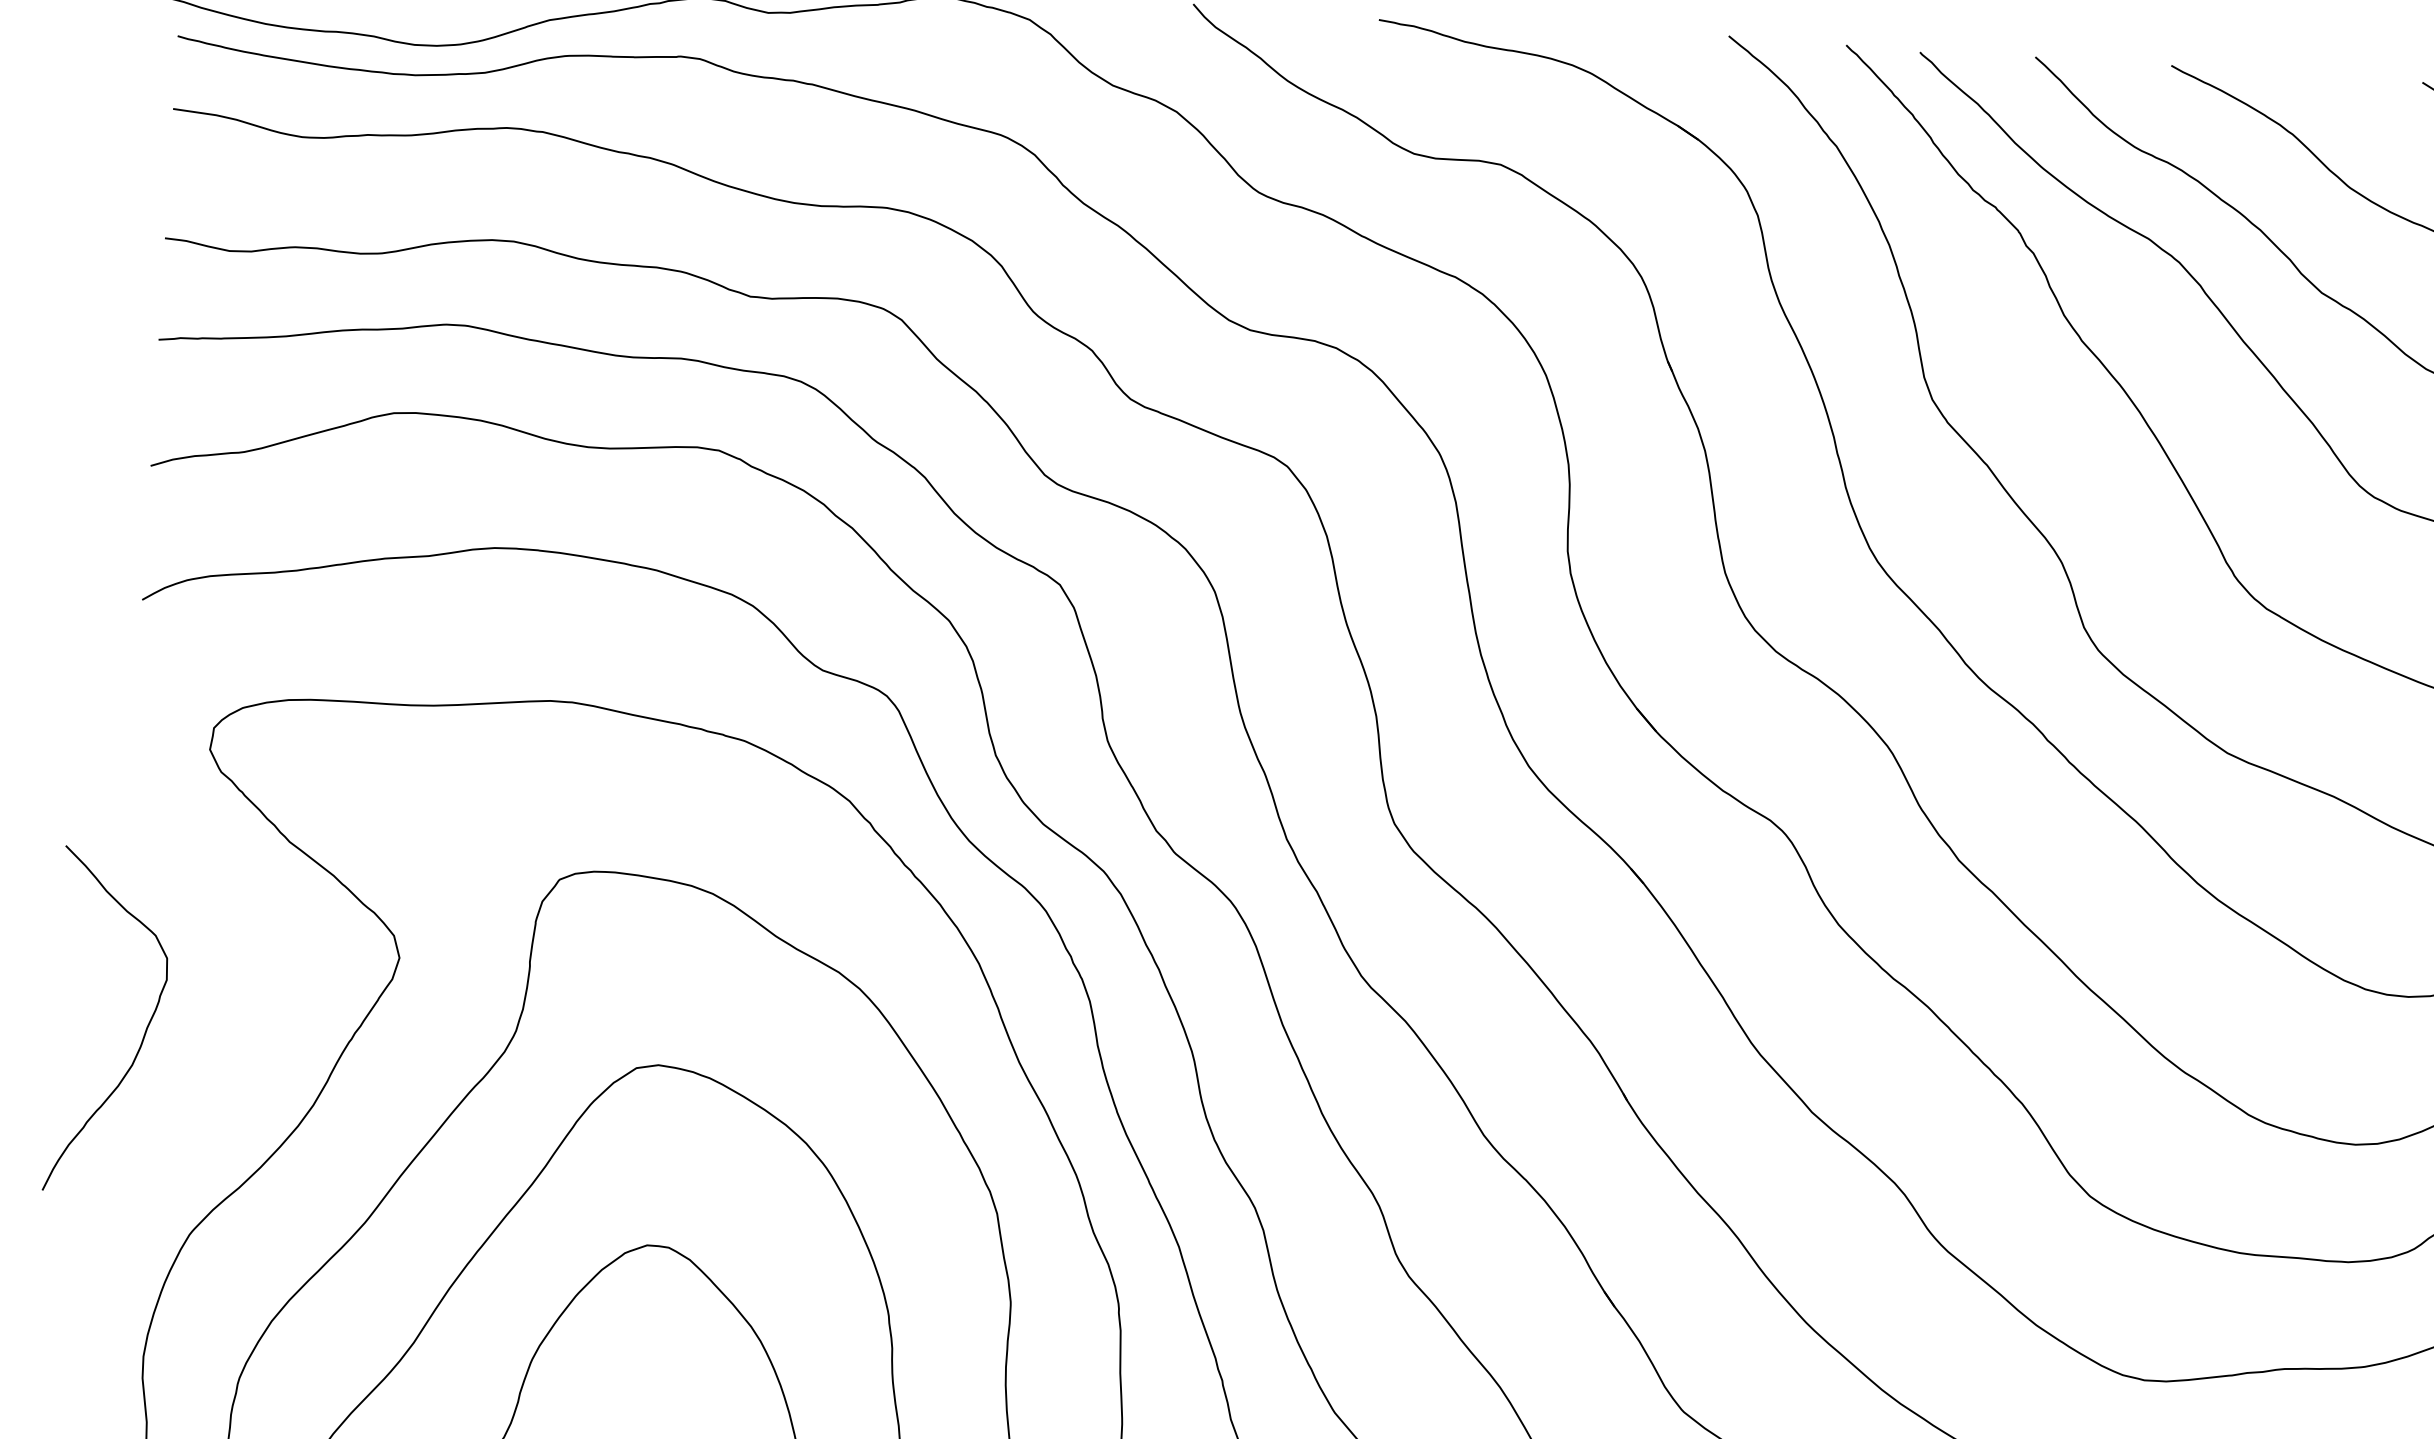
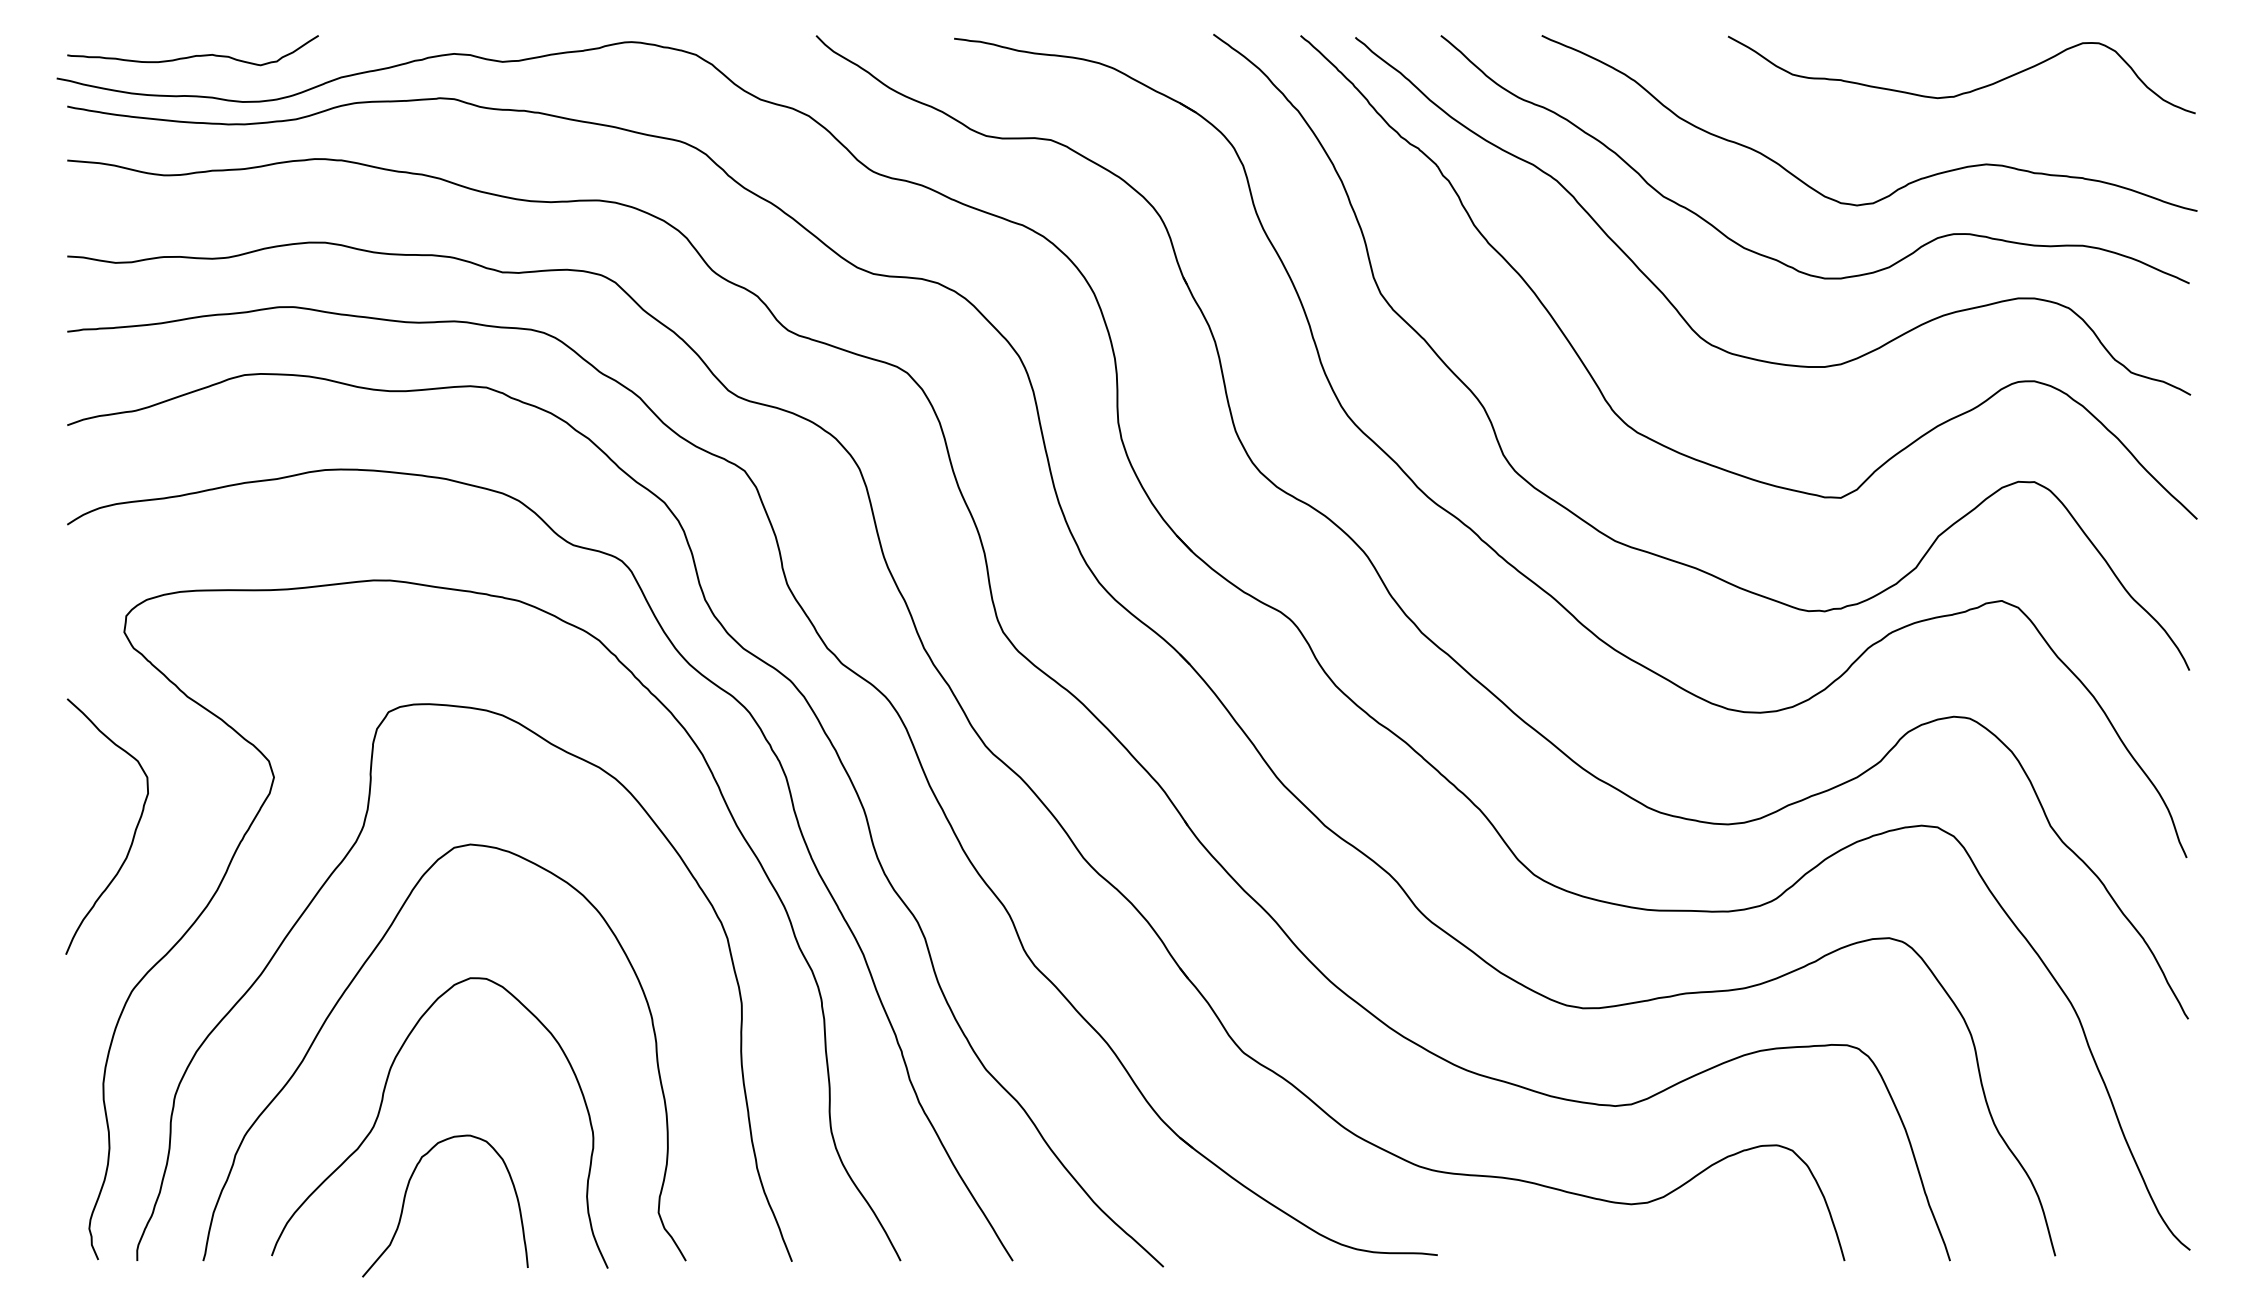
curve: (143, 1032) -> (133, 833), moved

